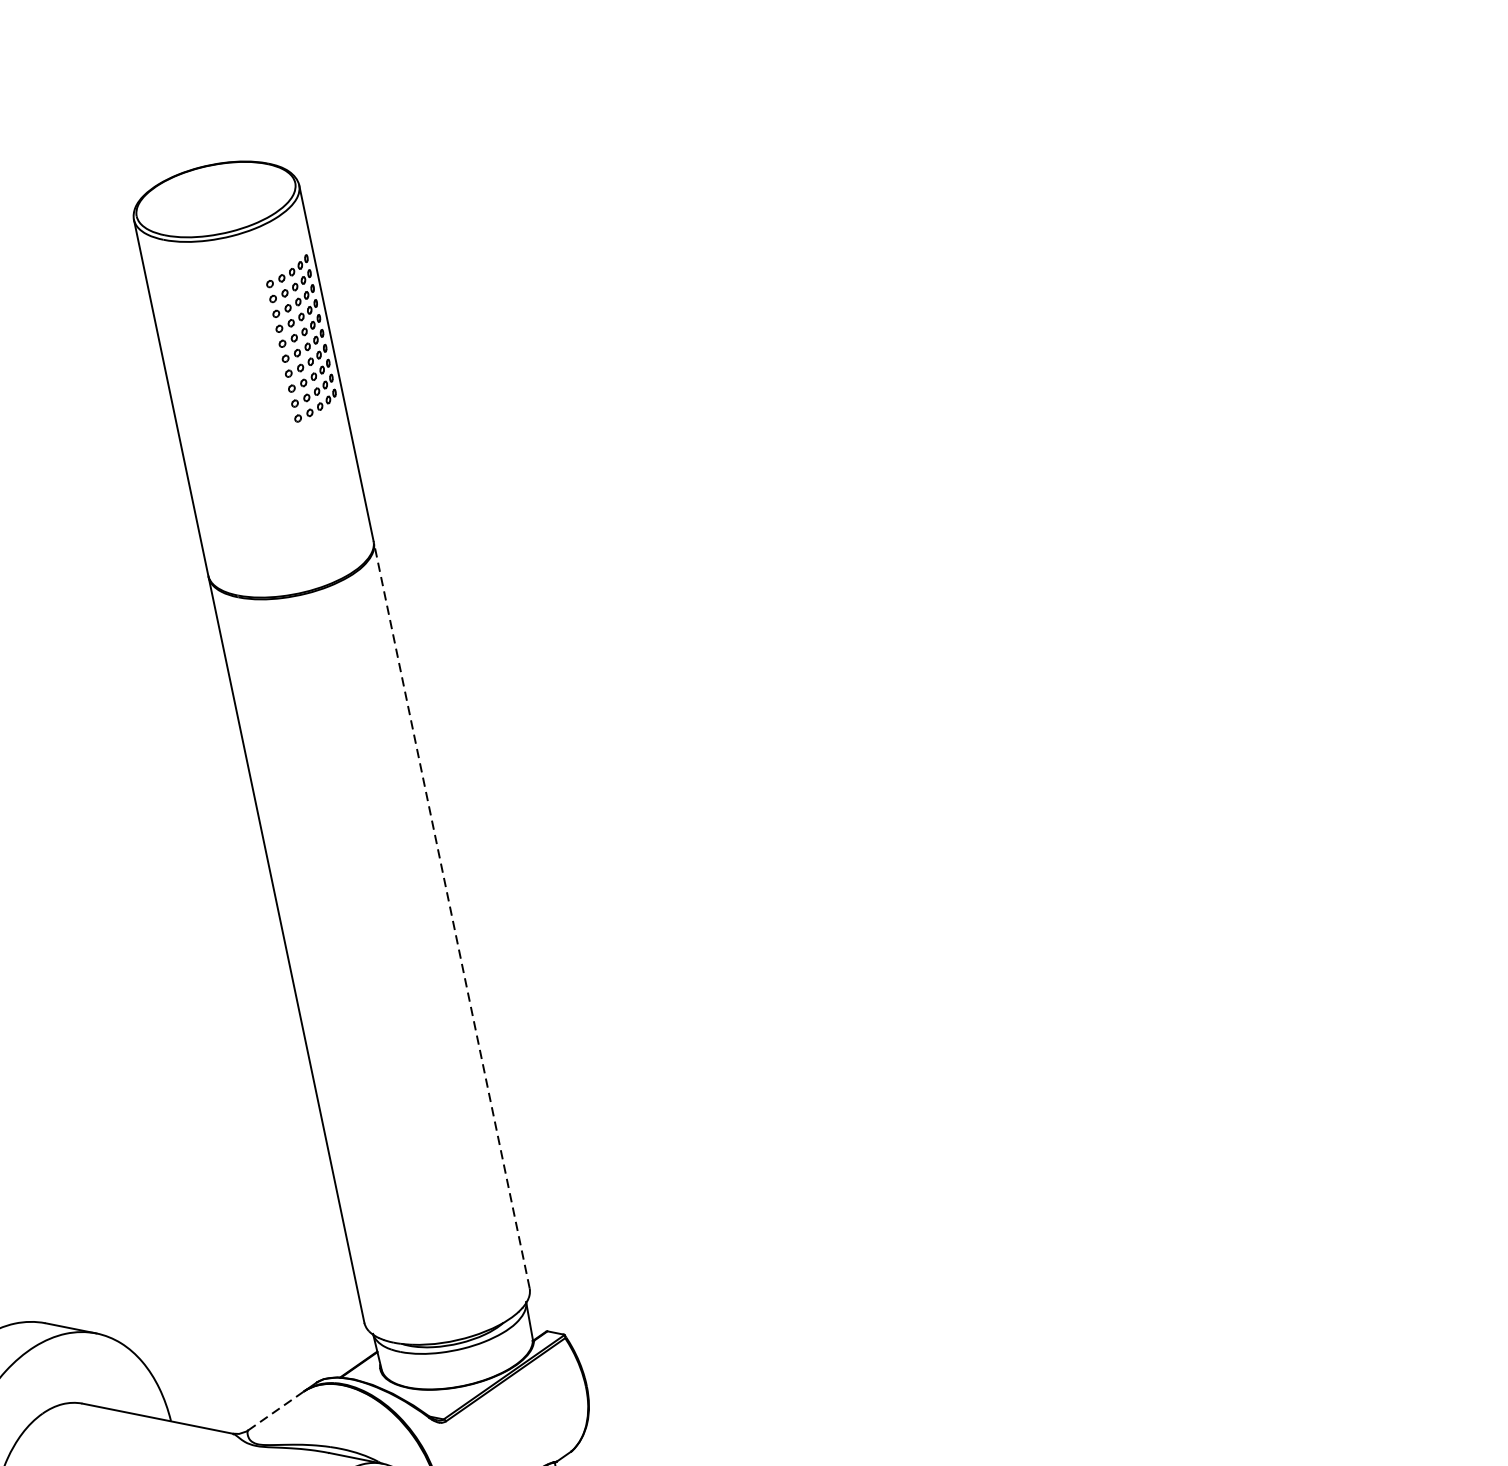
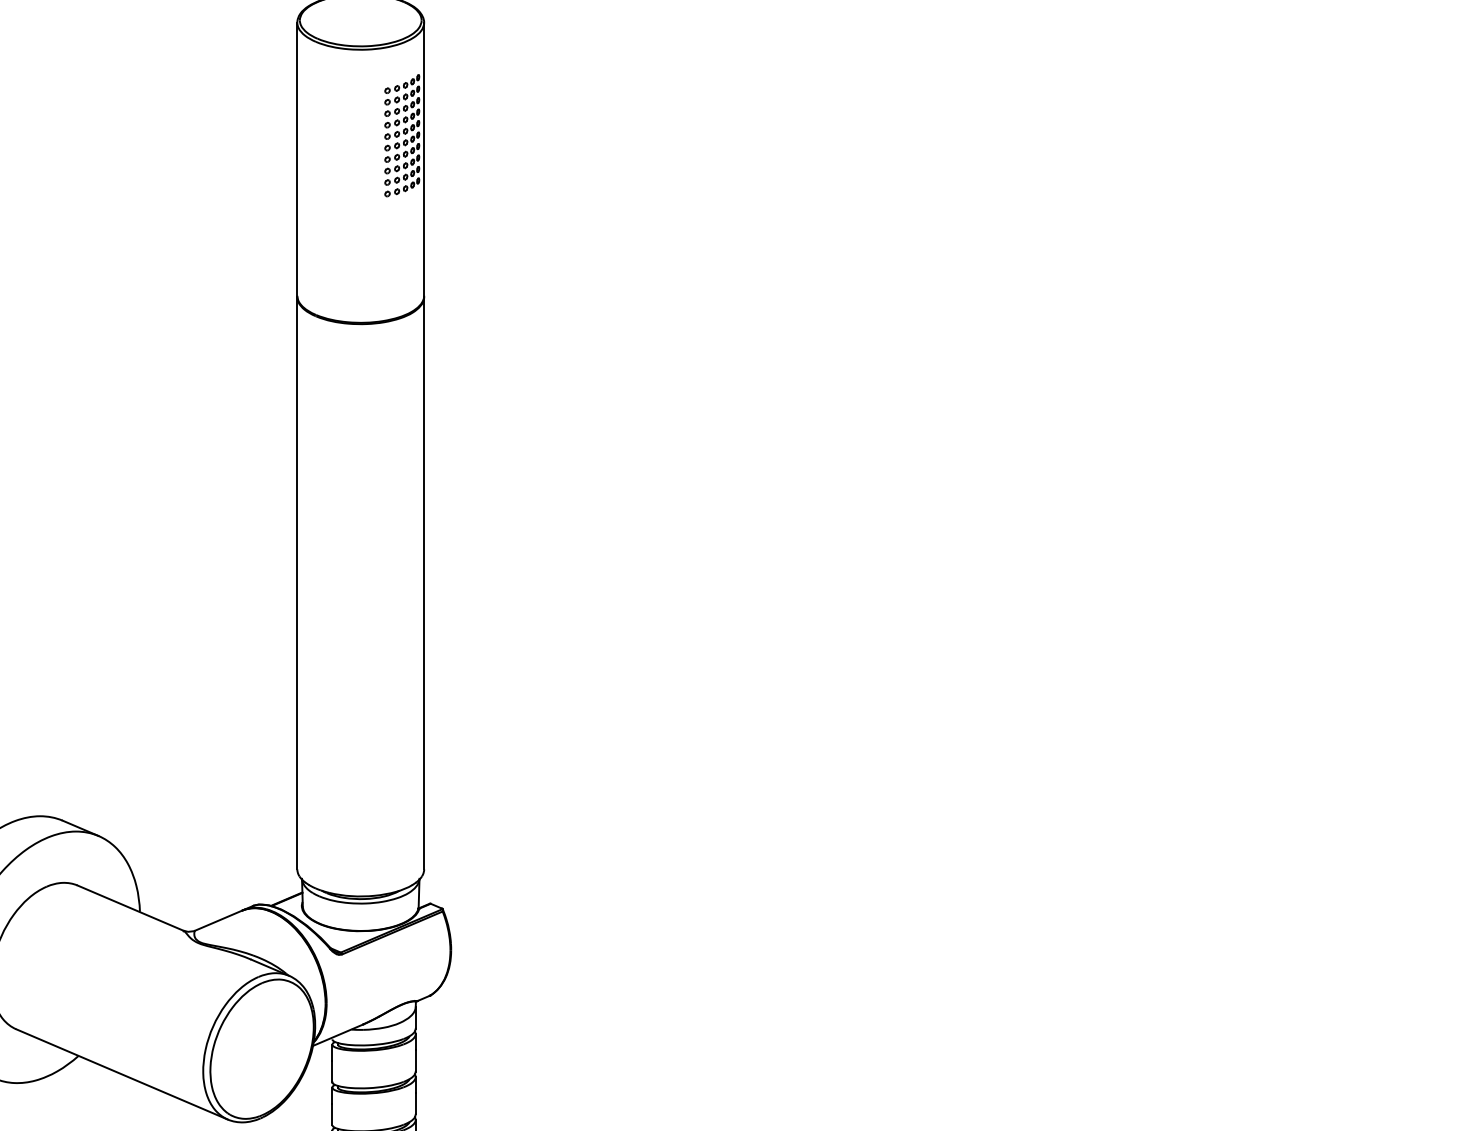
line: (451, 914) -> (424, 582), dashed -> solid
line: (276, 1410) -> (219, 920), dashed -> solid

